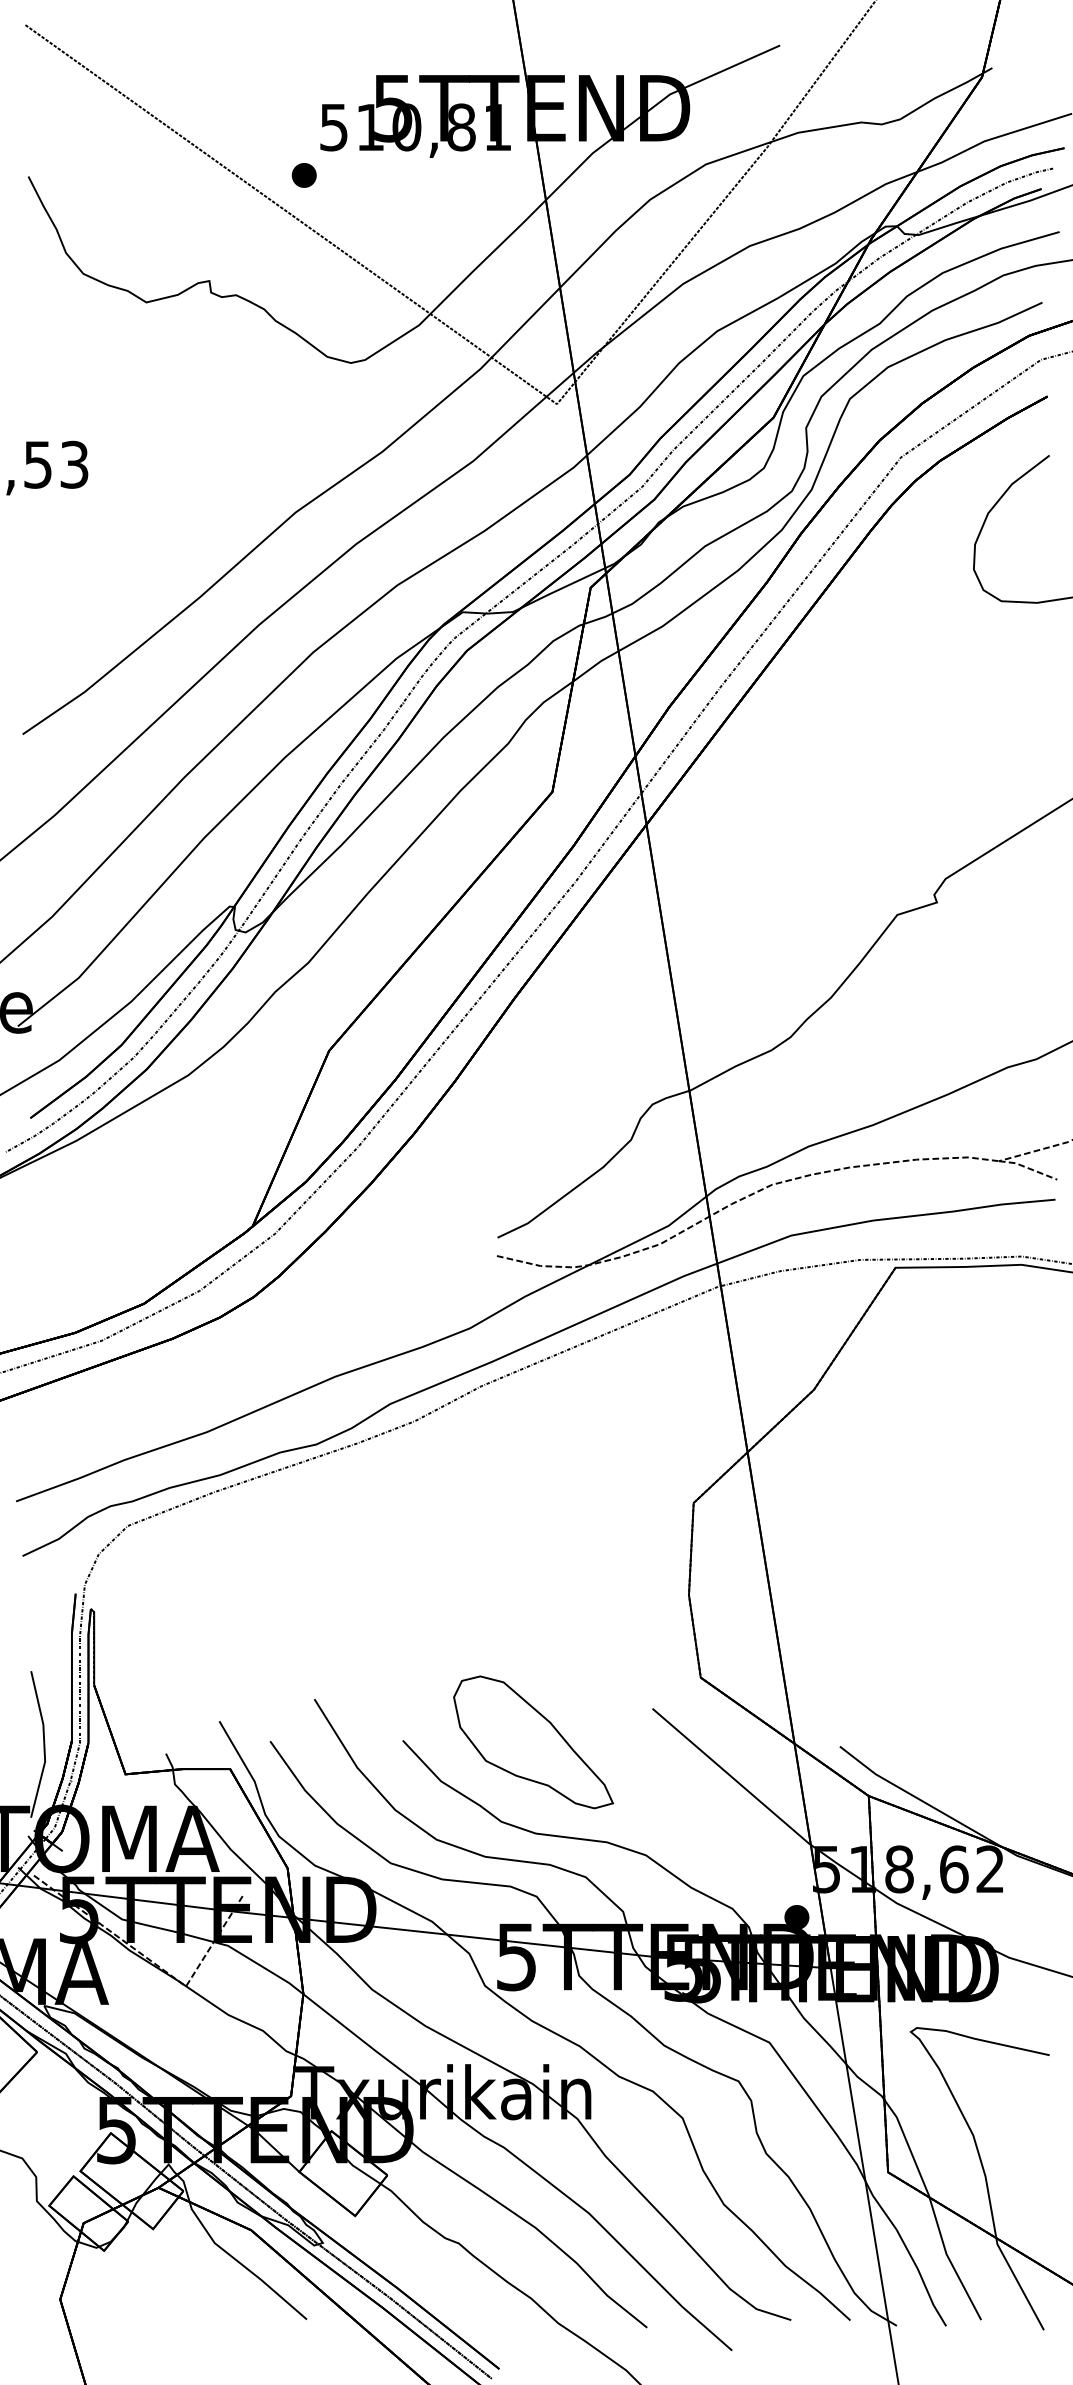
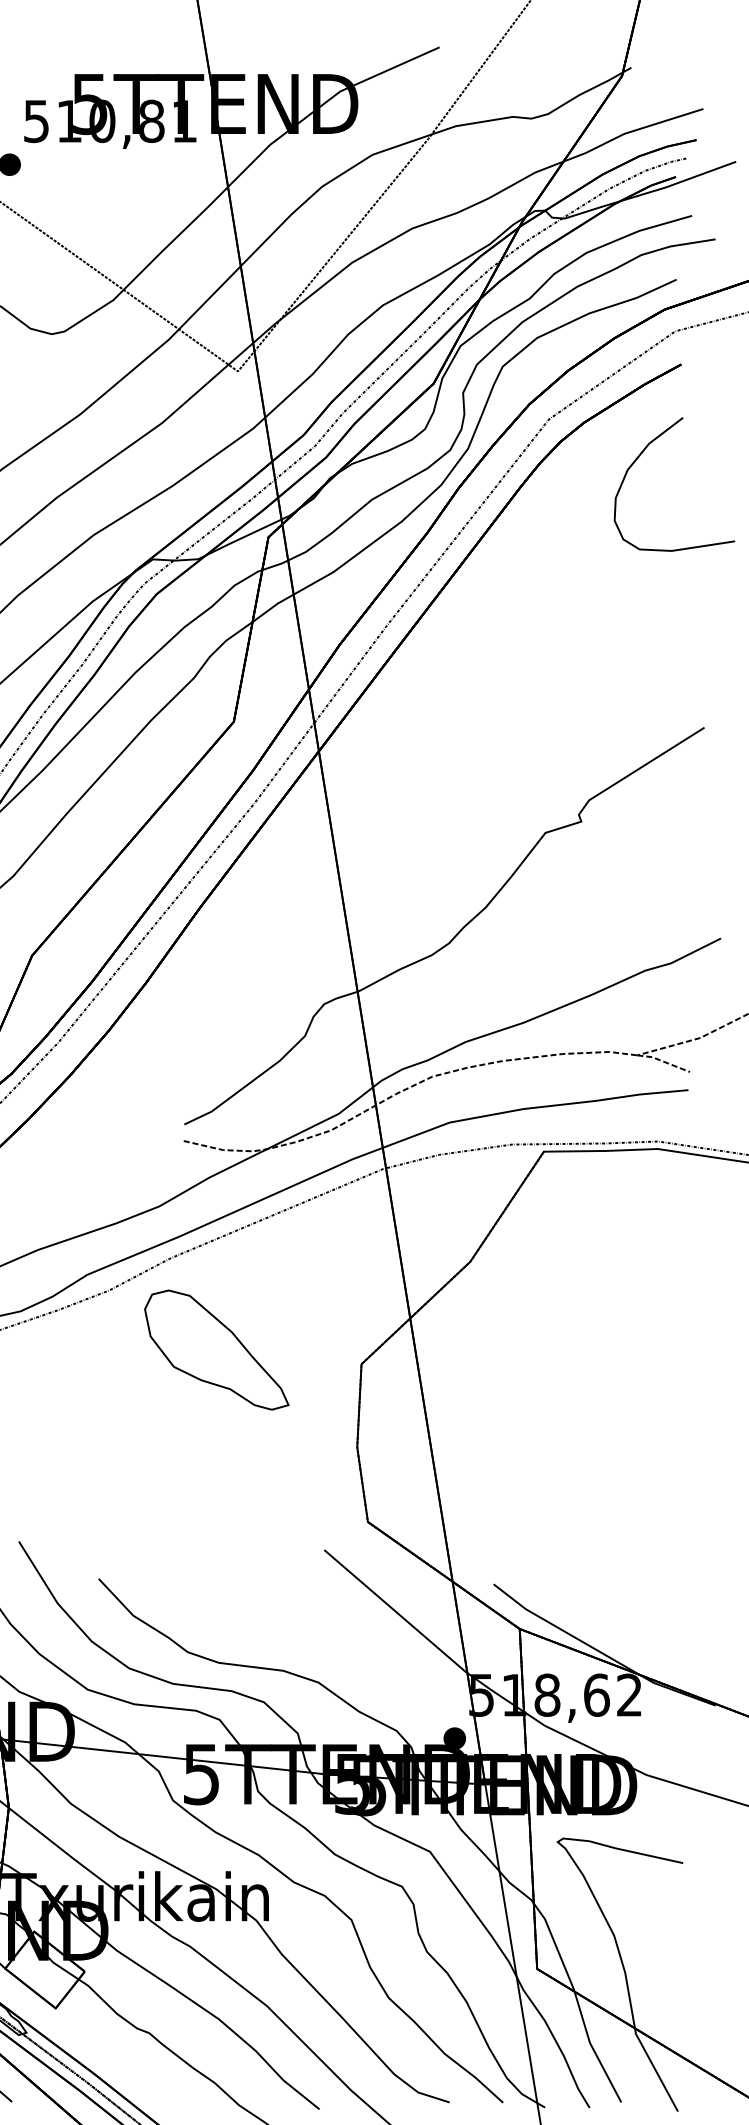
part: (533, 1742) -> (216, 1350), moved

